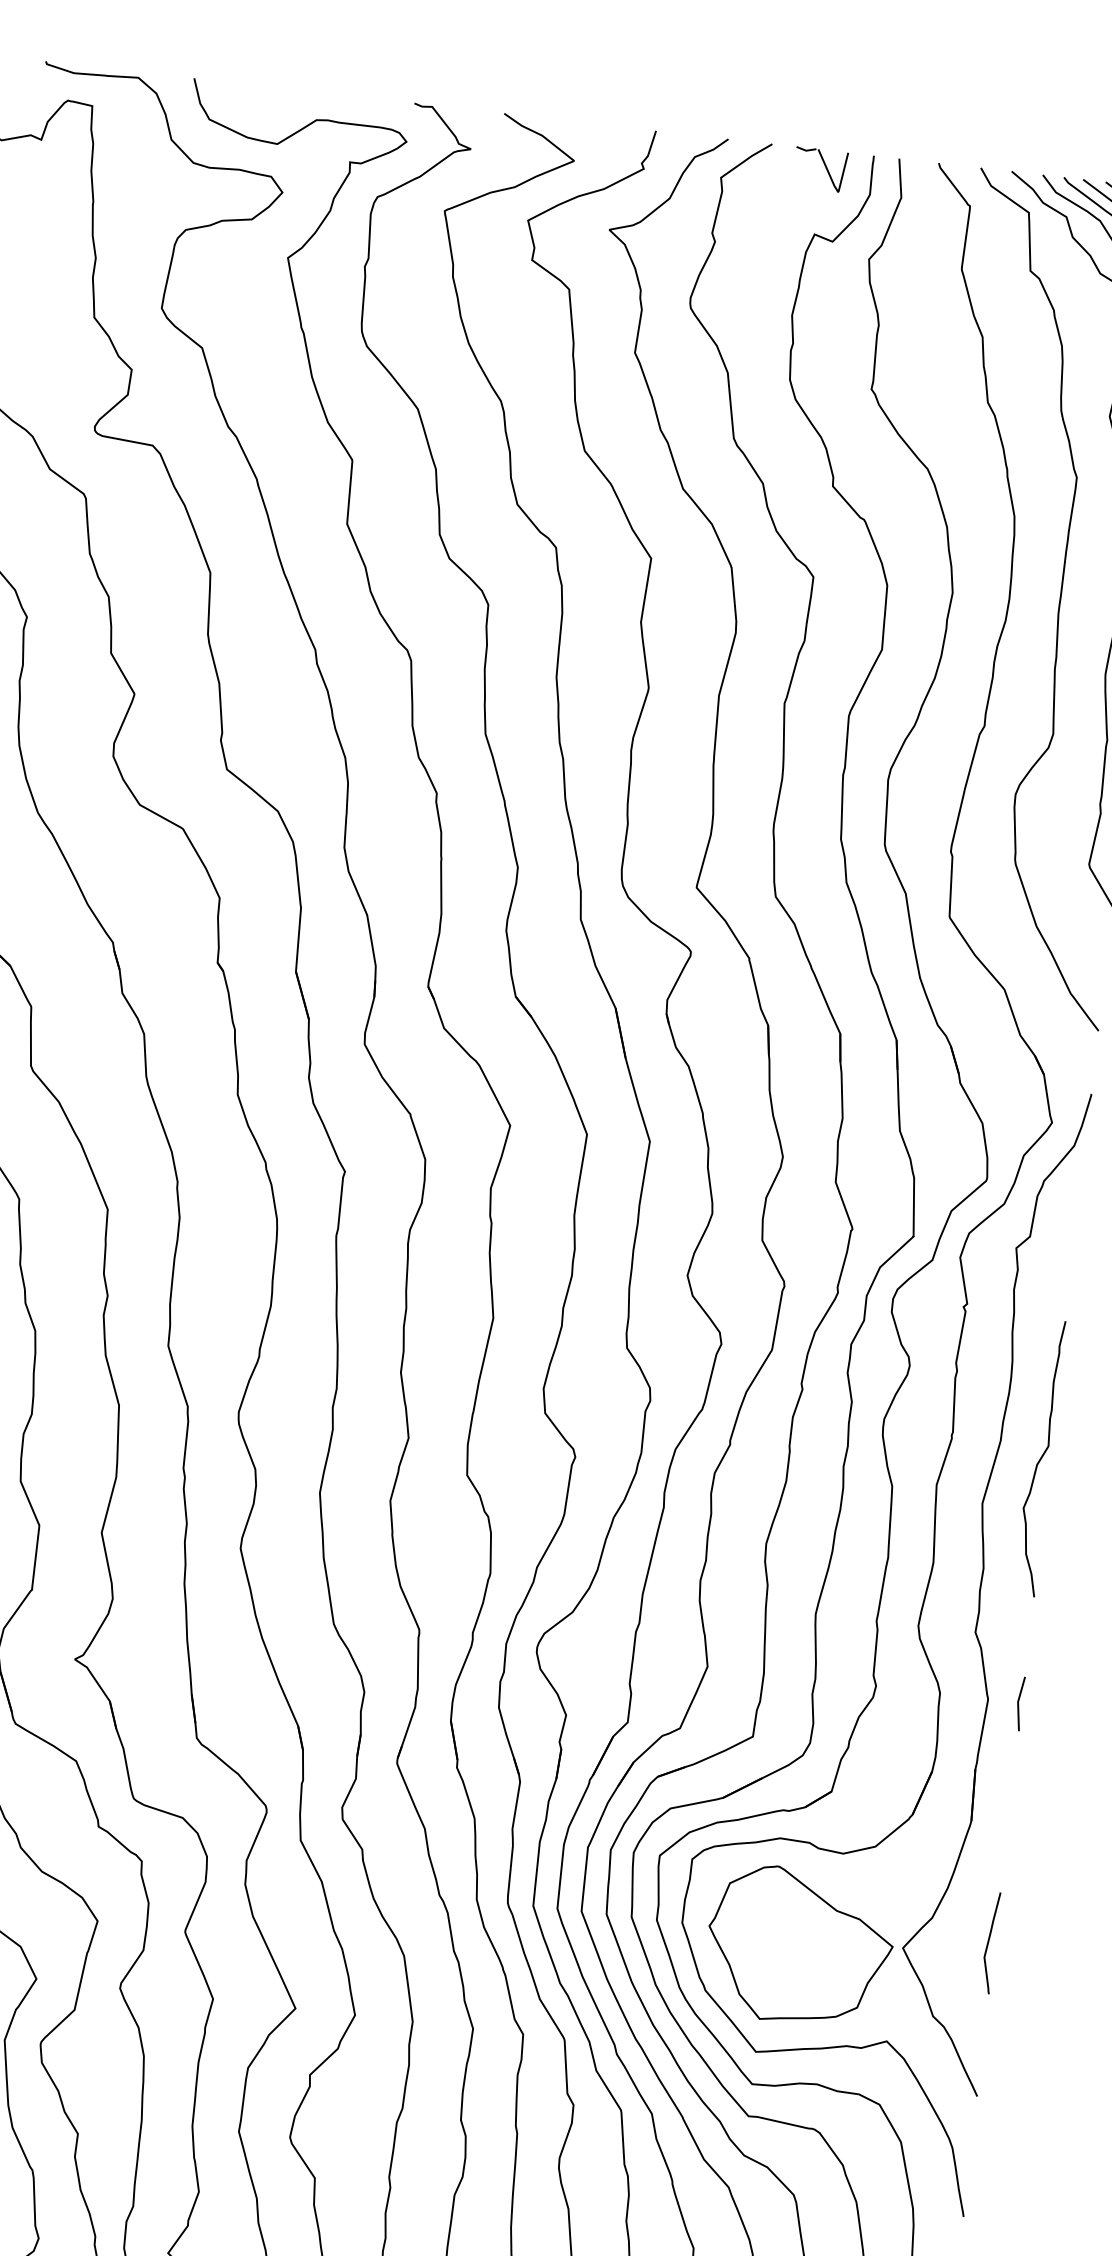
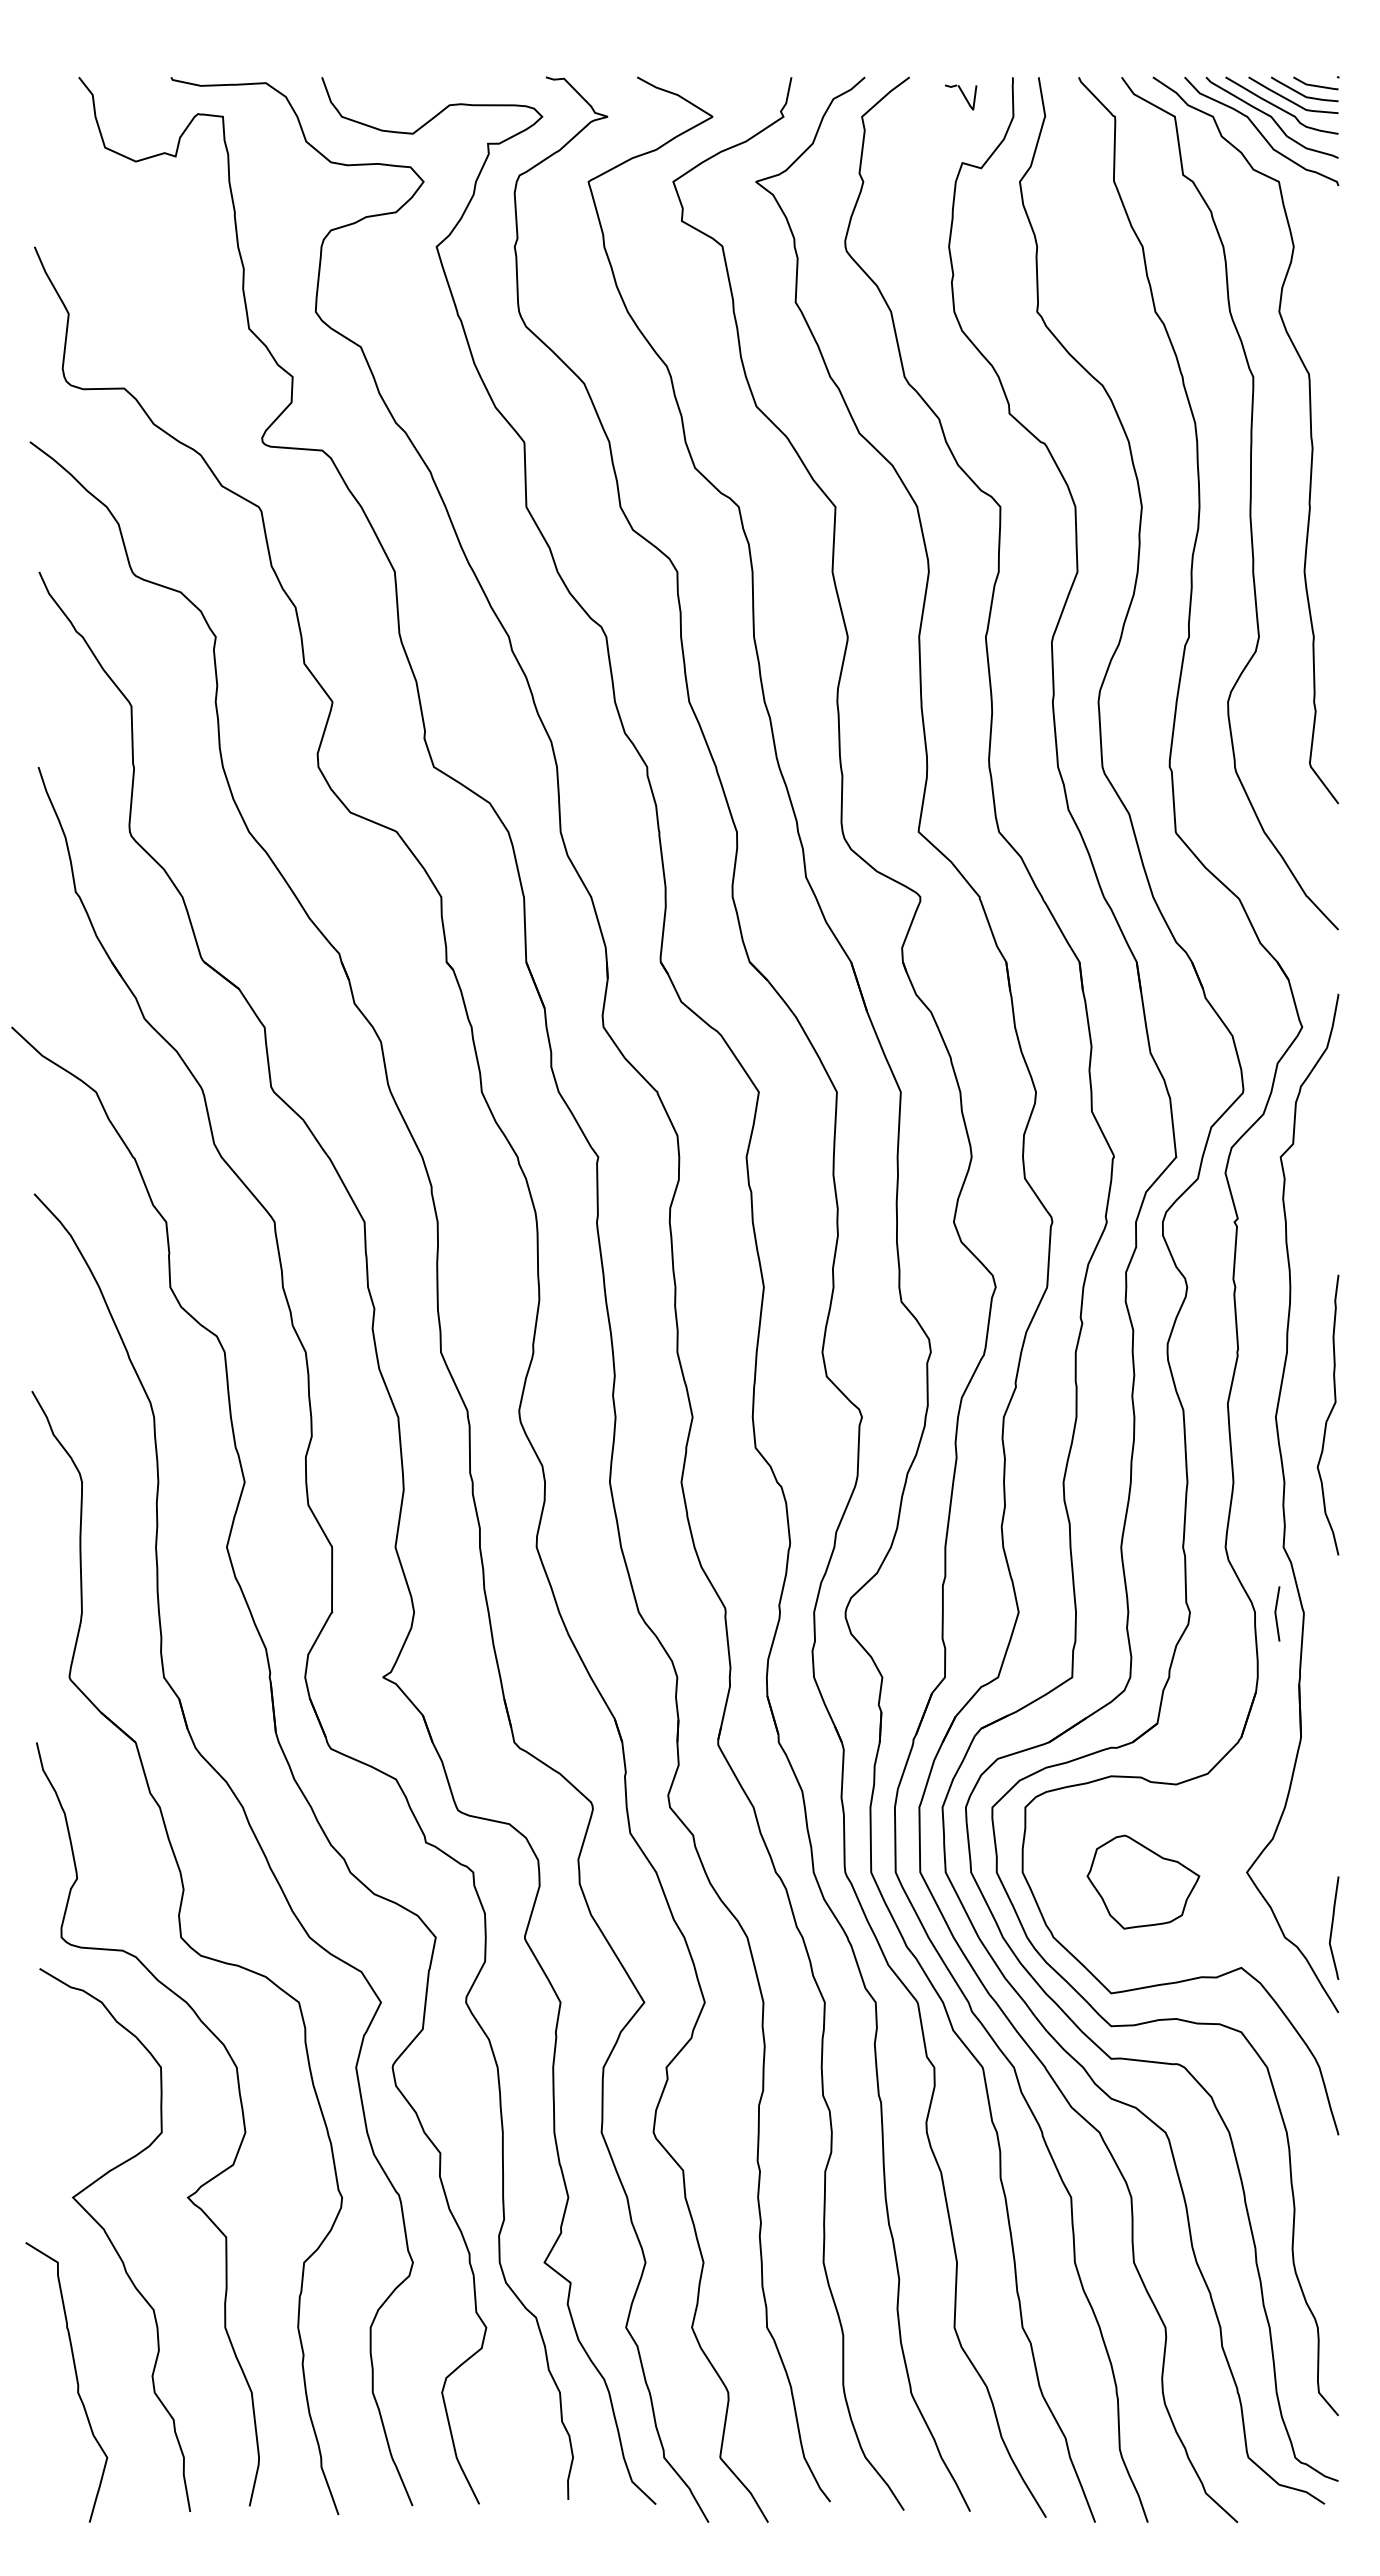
part: (820, 169) -> (960, 97), size x0.6
curve: (1040, 1457) -> (1328, 1414), moved
line: (1019, 1703) -> (1276, 1613), moved
curve: (988, 1942) -> (1332, 1927), moved
part: (800, 1945) -> (1143, 1881), size x0.6

